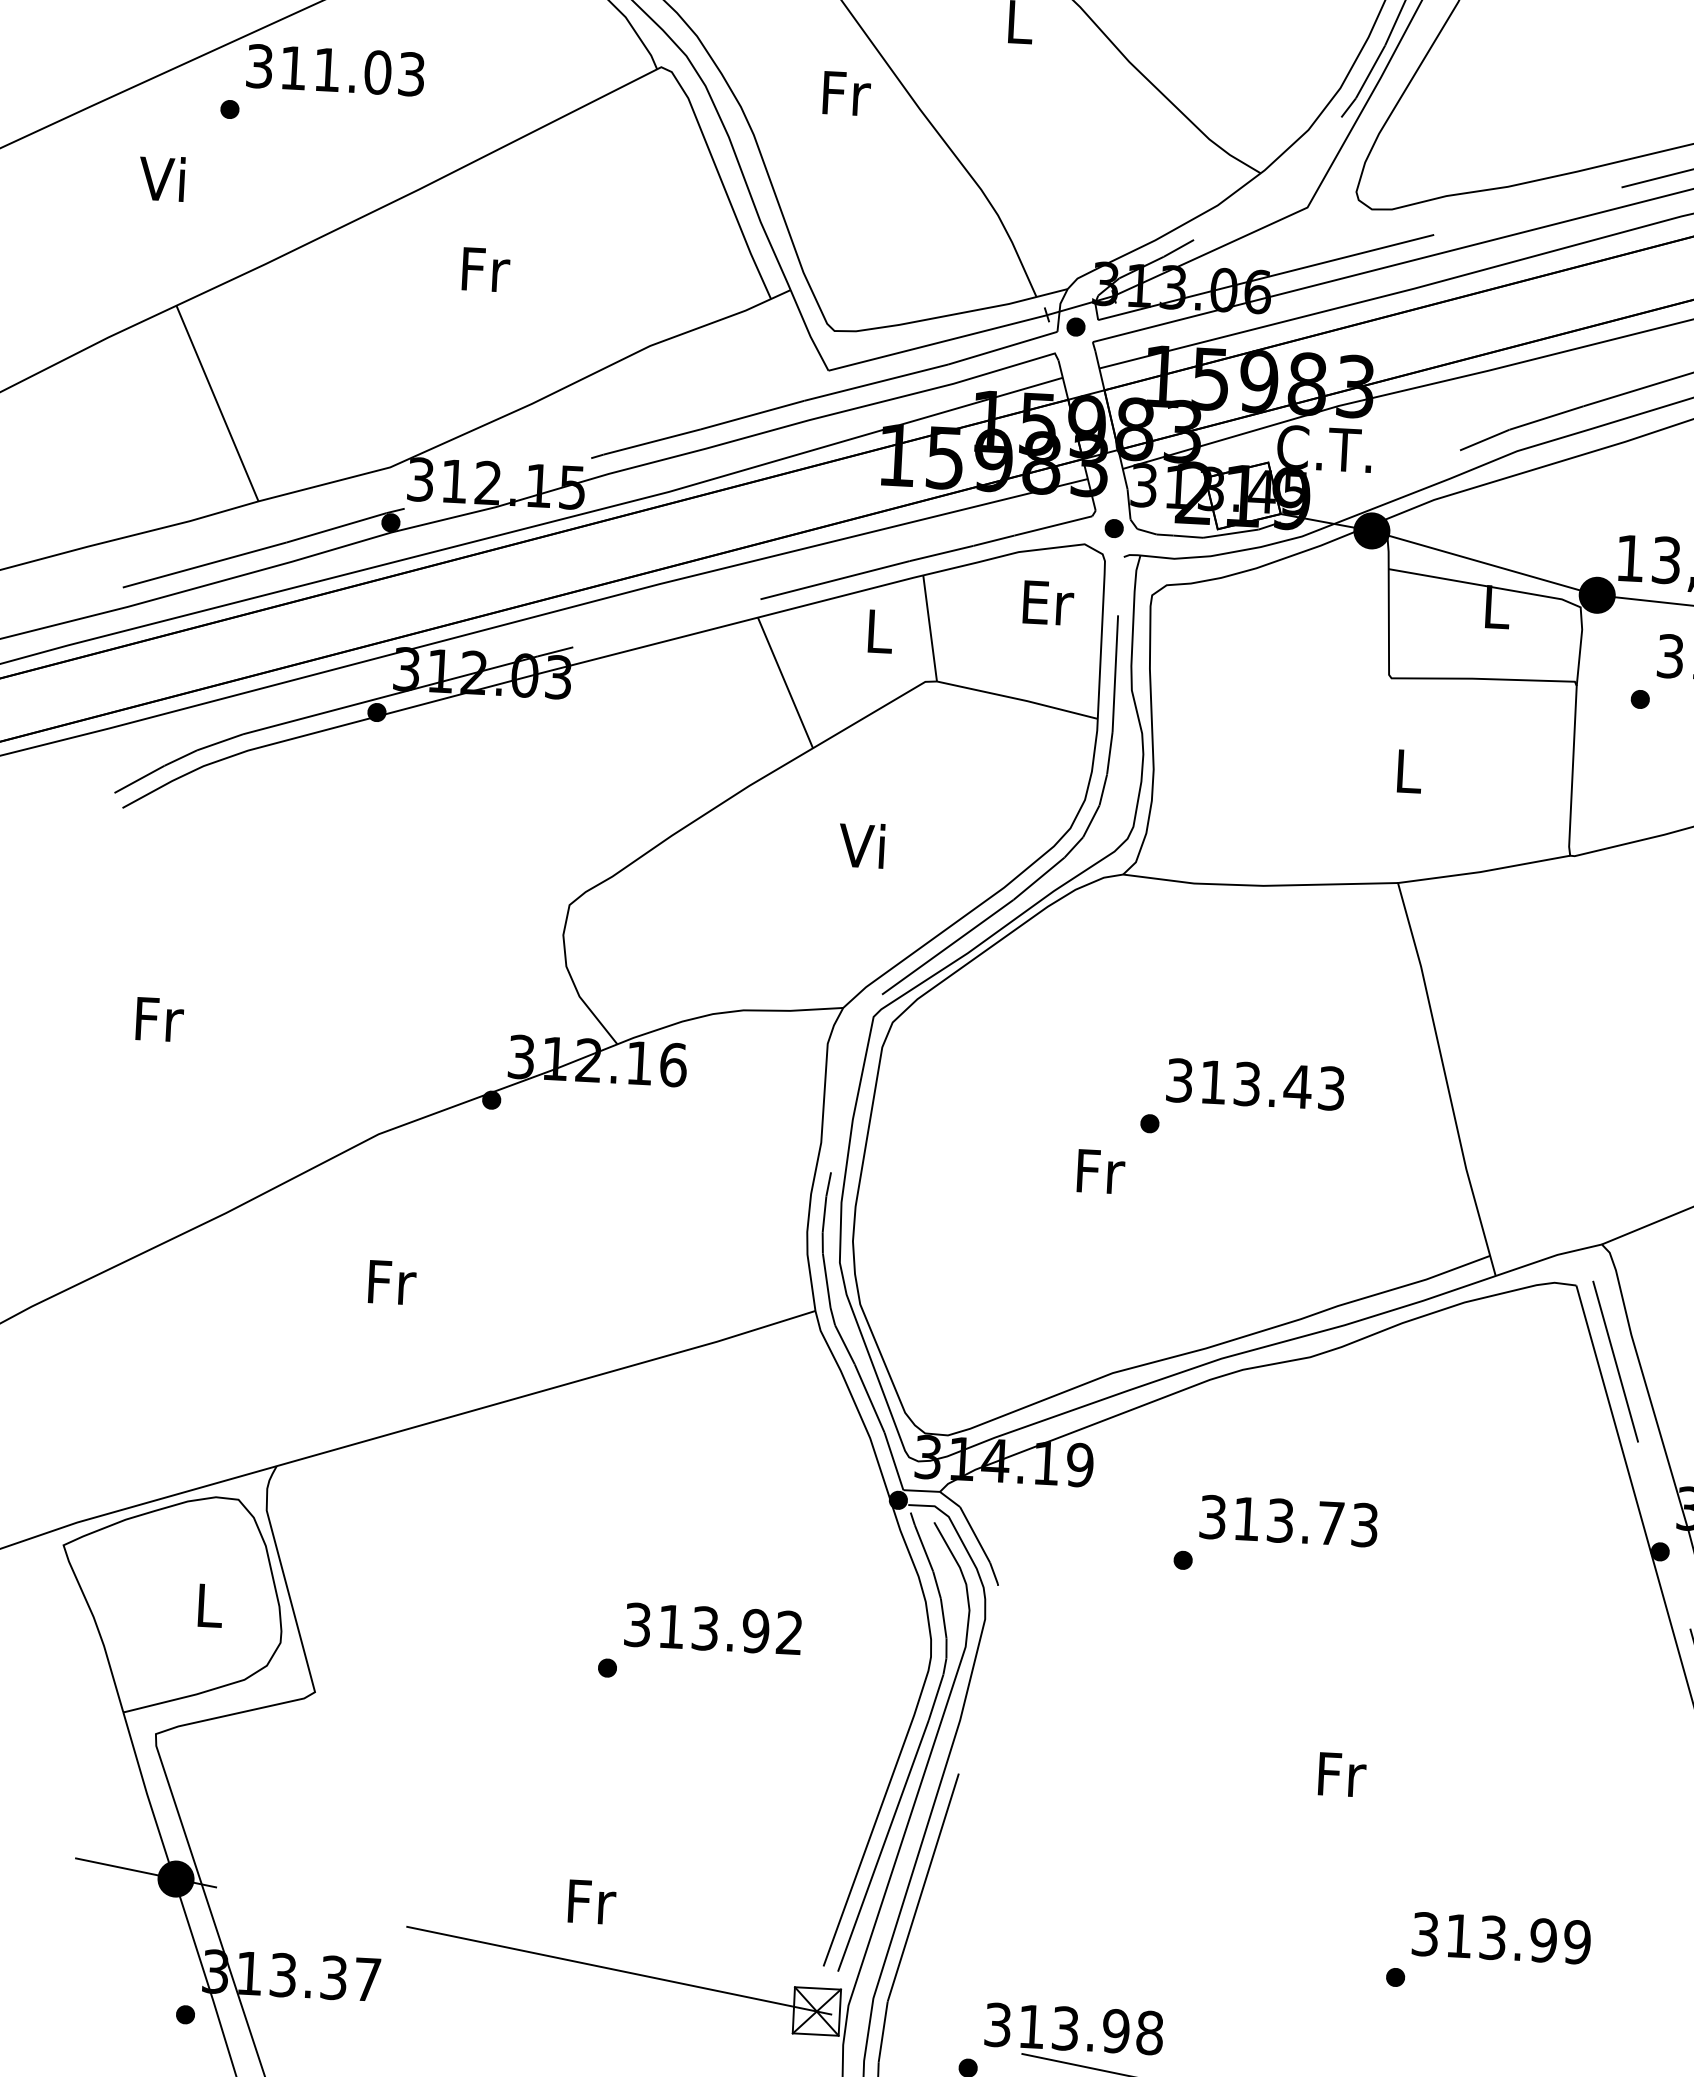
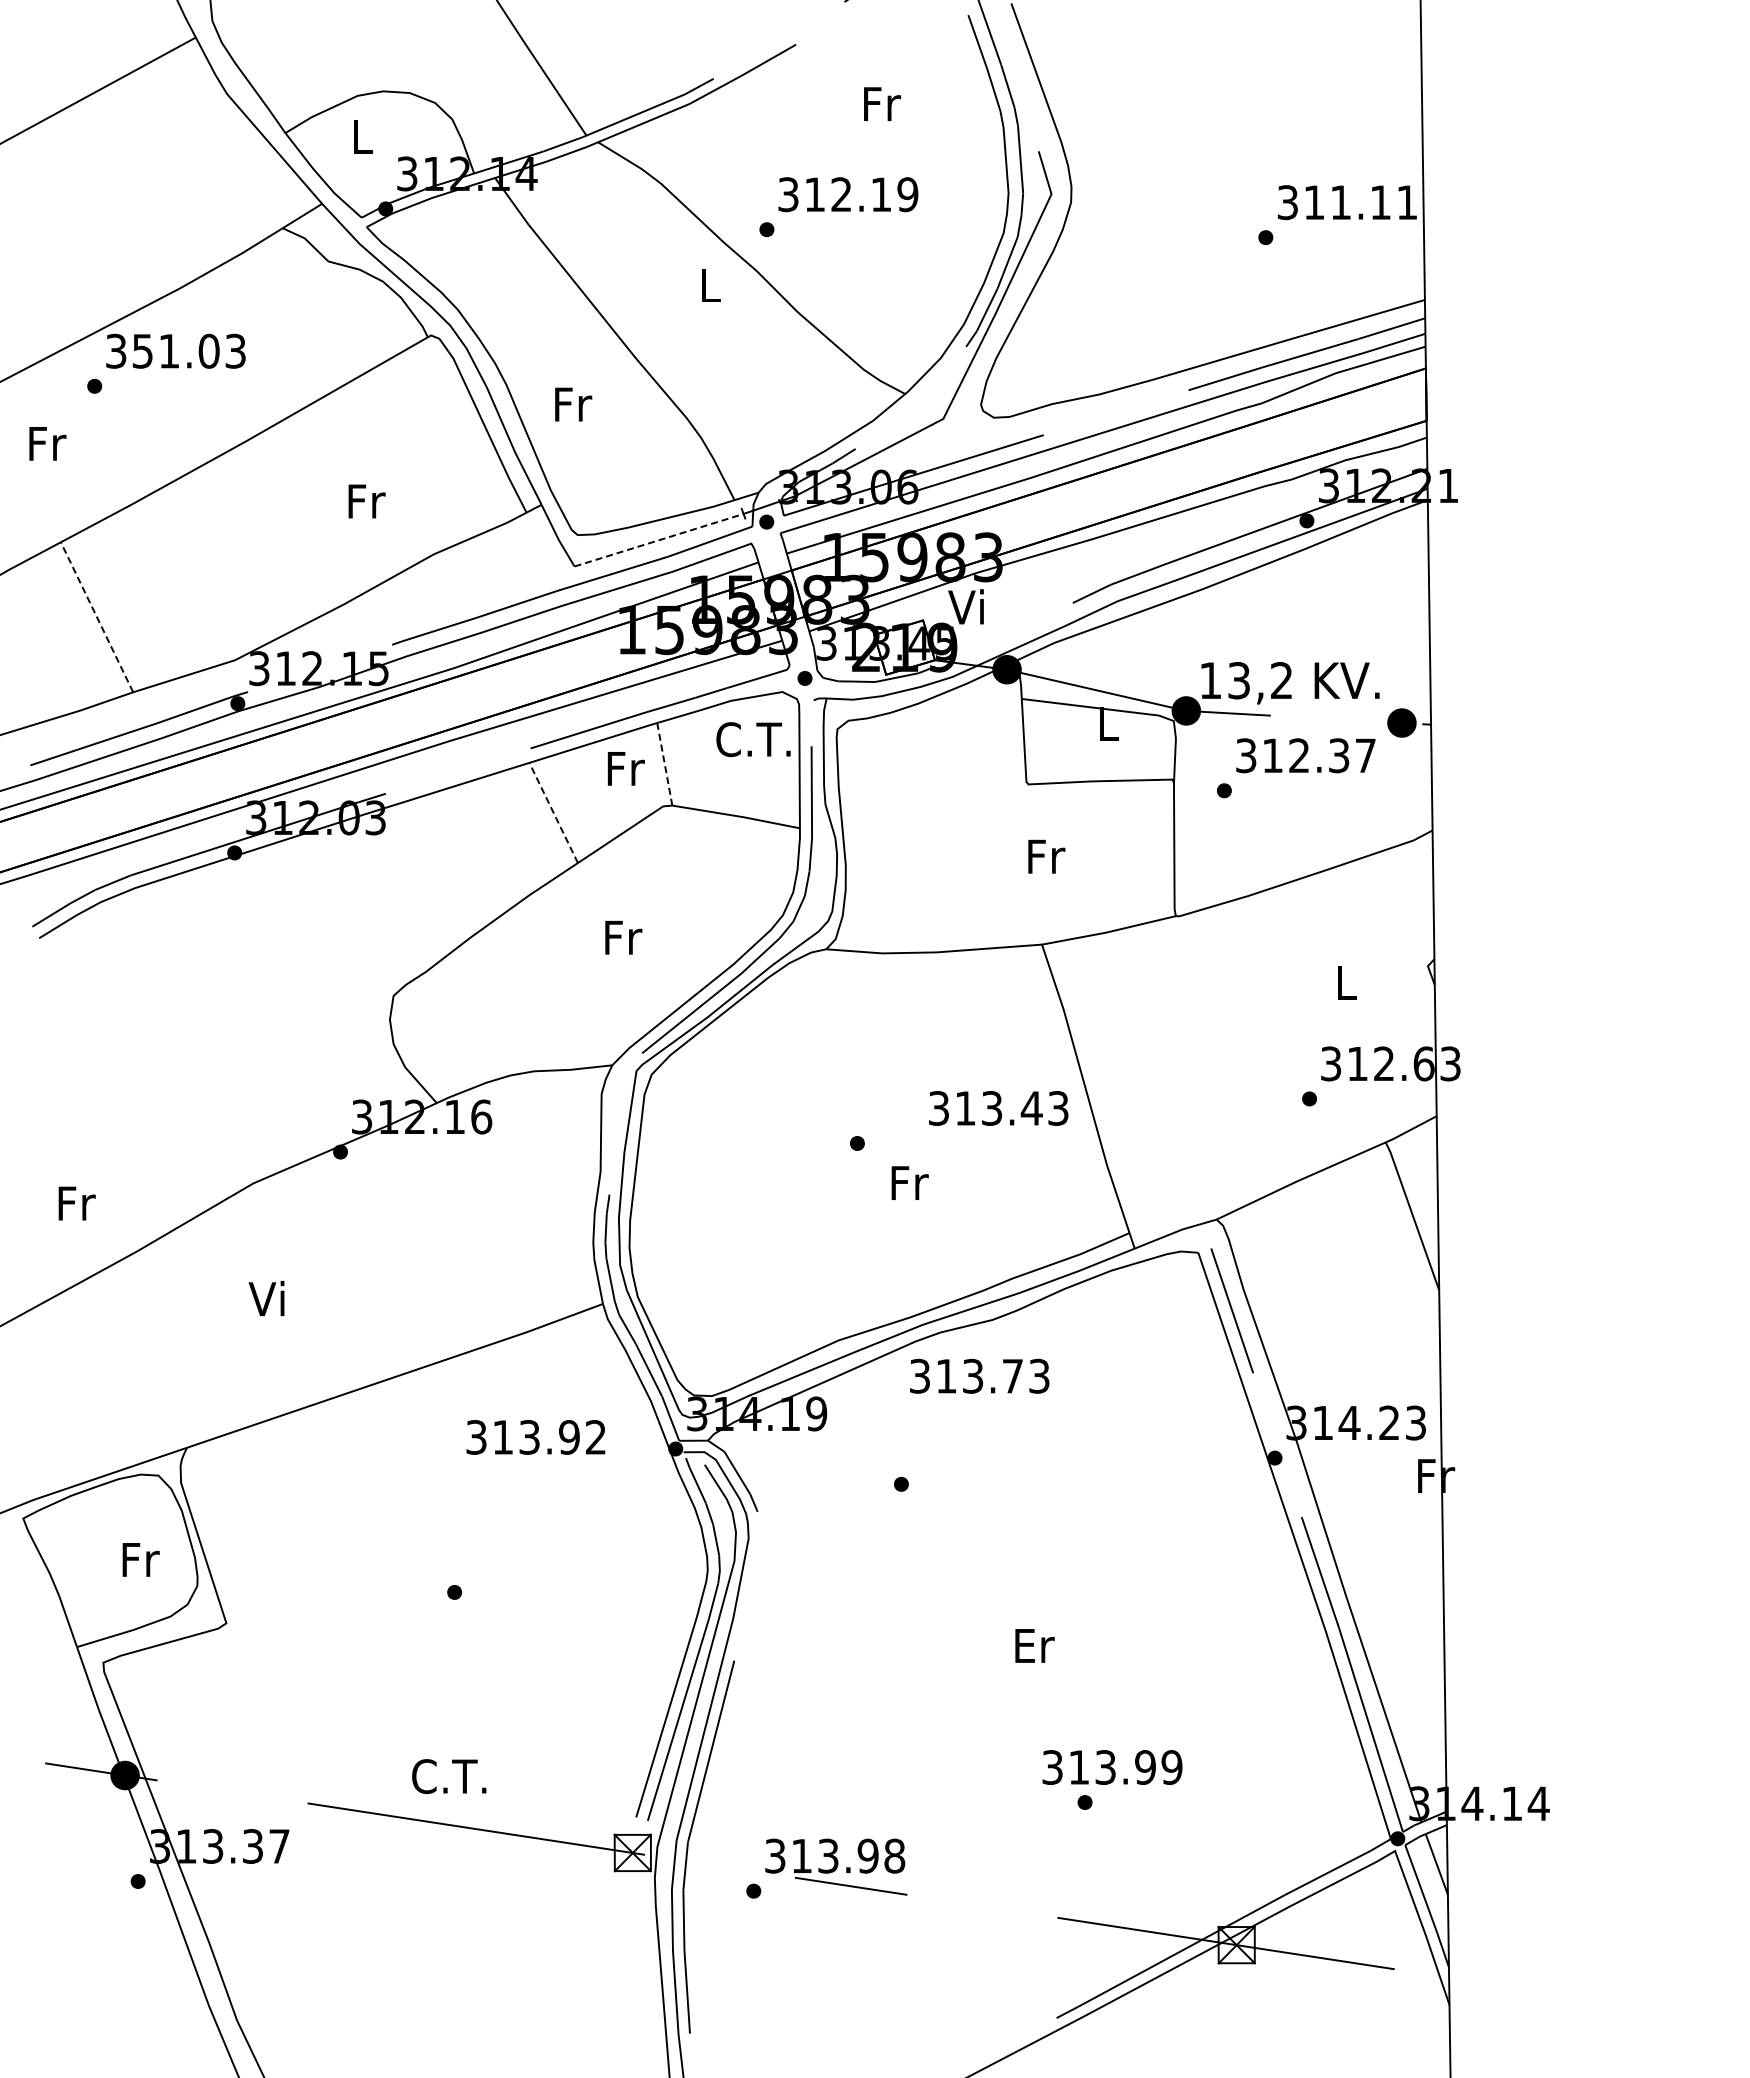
text: (293, 68) -> (142, 351), 311.03 -> 351.03
text: (846, 93) -> (573, 404), moved
text: (164, 177) -> (46, 442), Vi -> Fr
text: (485, 269) -> (366, 501), moved
line: (938, 343) -> (659, 540), solid -> dashed
line: (216, 402) -> (96, 616), solid -> dashed
text: (1324, 447) -> (966, 606), C.T. -> Vi
text: (1044, 602) -> (753, 739), Er -> C.T.
line: (929, 628) -> (664, 764), solid -> dashed
text: (879, 631) -> (625, 768), L -> Fr
line: (785, 682) -> (553, 812), solid -> dashed
text: (1409, 771) -> (1046, 856), L -> Fr
text: (864, 844) -> (622, 936), Vi -> Fr
text: (159, 1019) -> (76, 1203), moved
text: (1255, 1084) -> (998, 1108), moved
text: (1100, 1170) -> (909, 1182), moved
text: (390, 1281) -> (268, 1298), Fr -> Vi
text: (1288, 1520) -> (979, 1375), moved
text: (209, 1605) -> (140, 1559), L -> Fr
text: (712, 1629) -> (535, 1437), moved
text: (1341, 1774) -> (1034, 1645), Fr -> Er
text: (588, 1901) -> (449, 1776), Fr -> C.T.
text: (1501, 1938) -> (1112, 1767), moved

